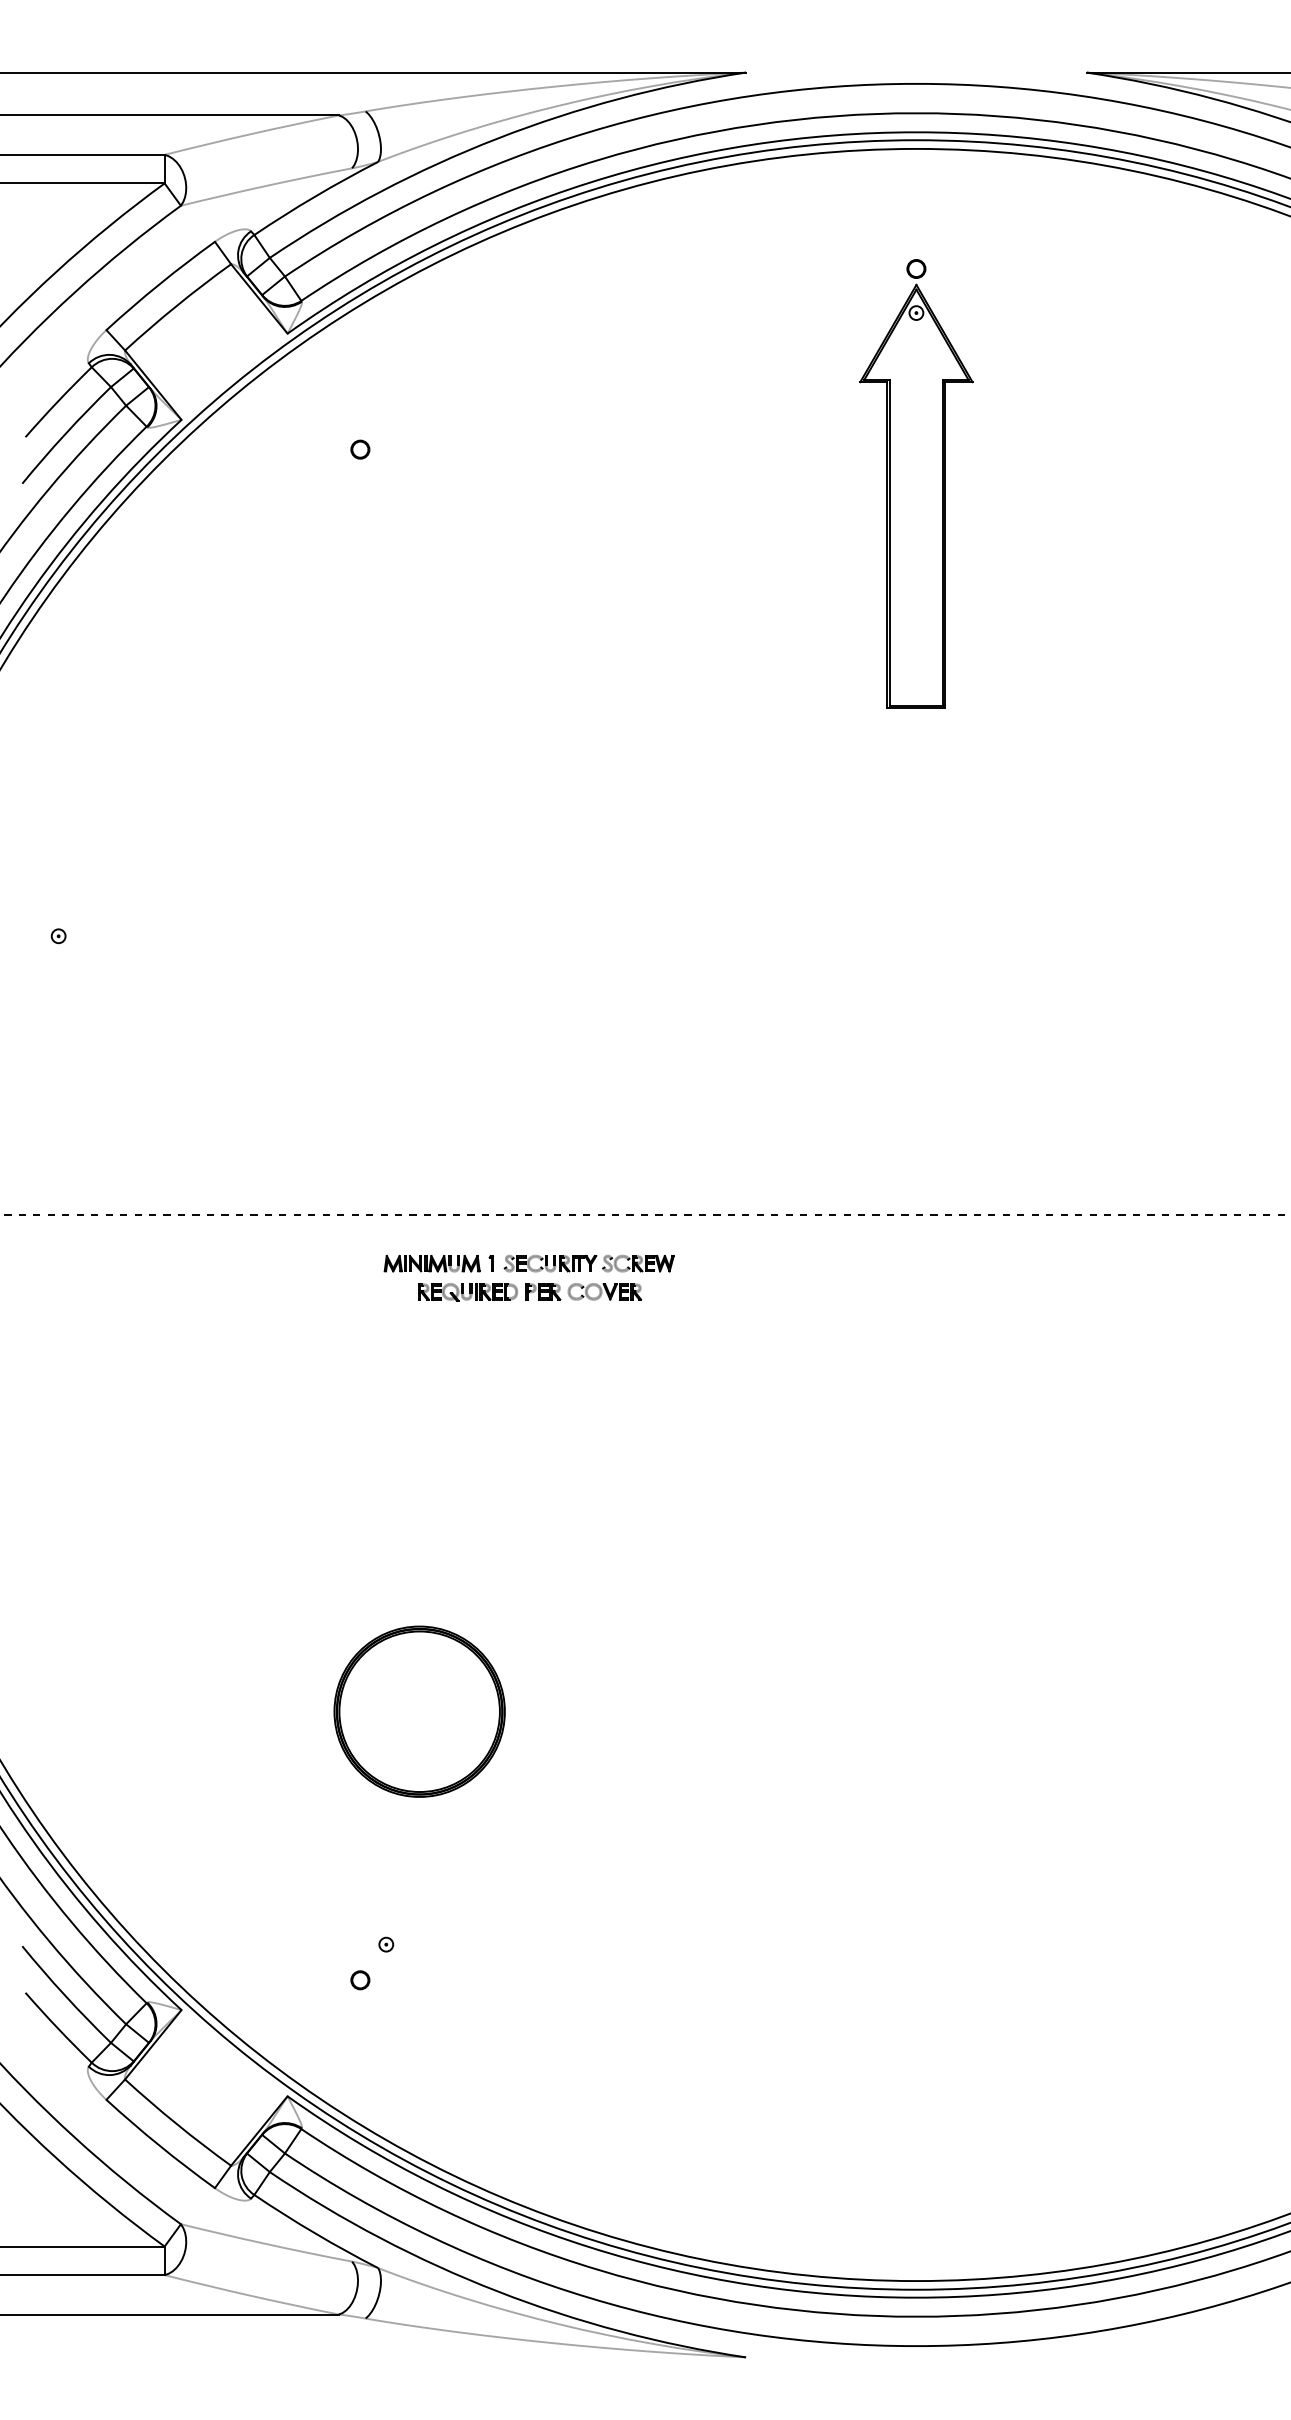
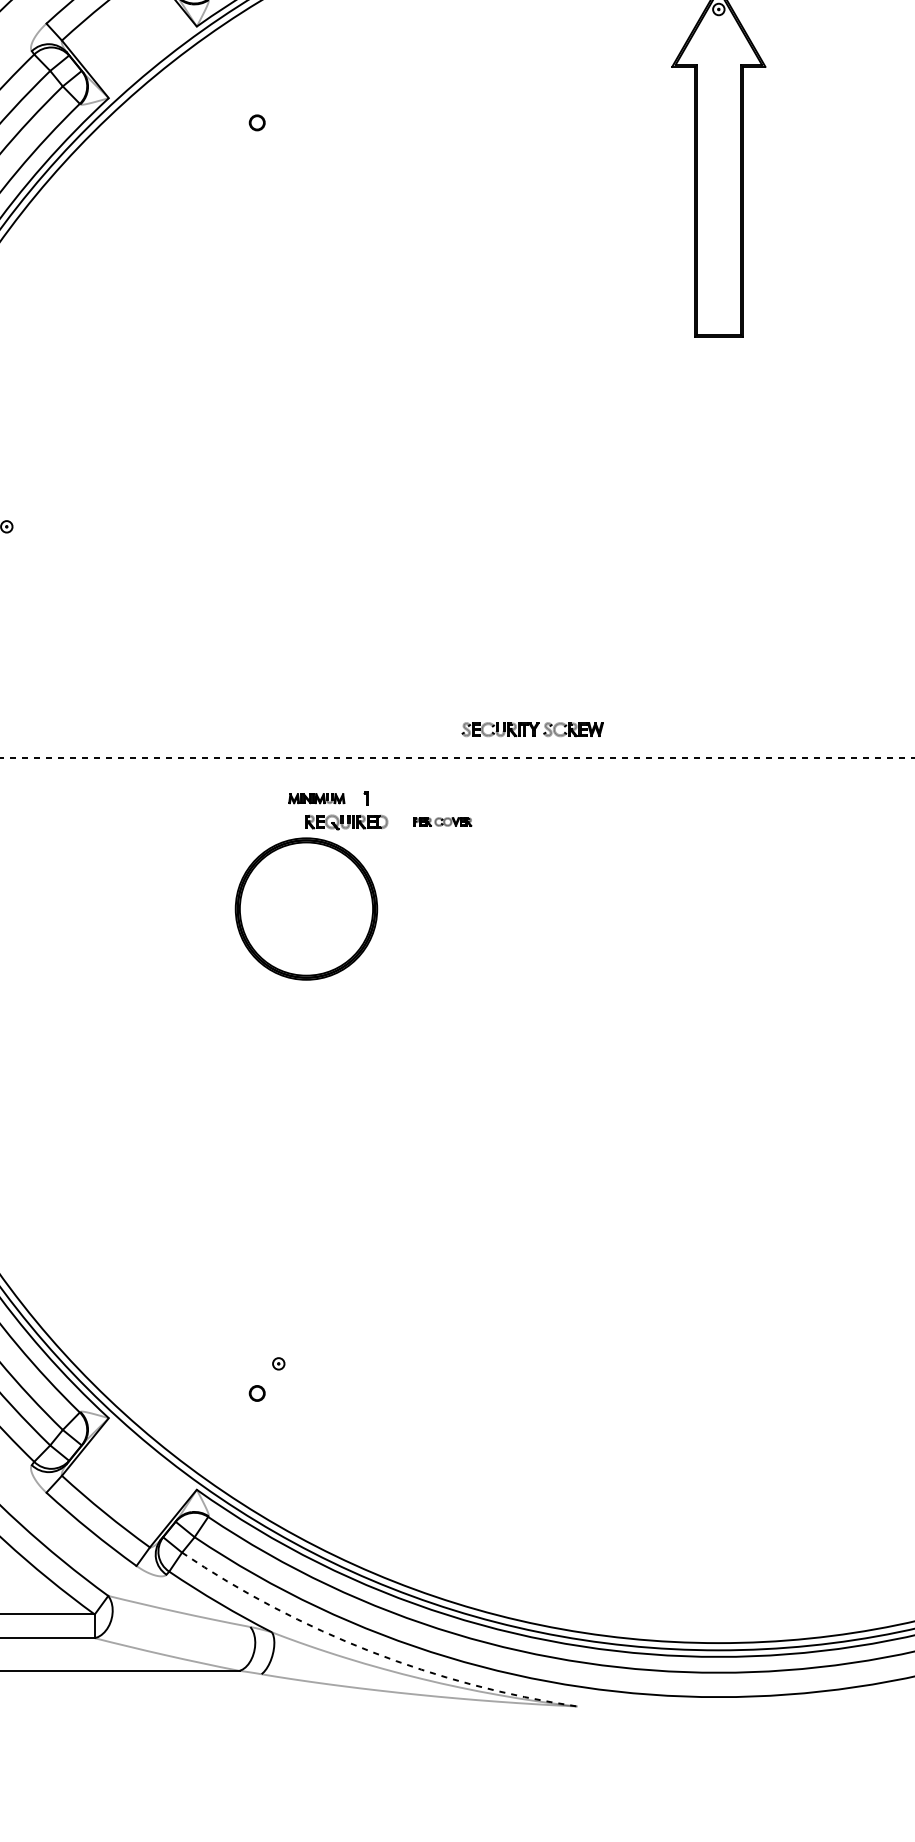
part: (431, 1263) -> (316, 798), size x0.7
part: (588, 1263) -> (532, 729), moved
part: (583, 1291) -> (442, 821), size x0.6
part: (419, 1711) -> (306, 908), moved
arc: (497, 2291) -> (371, 1651), solid -> dashed

